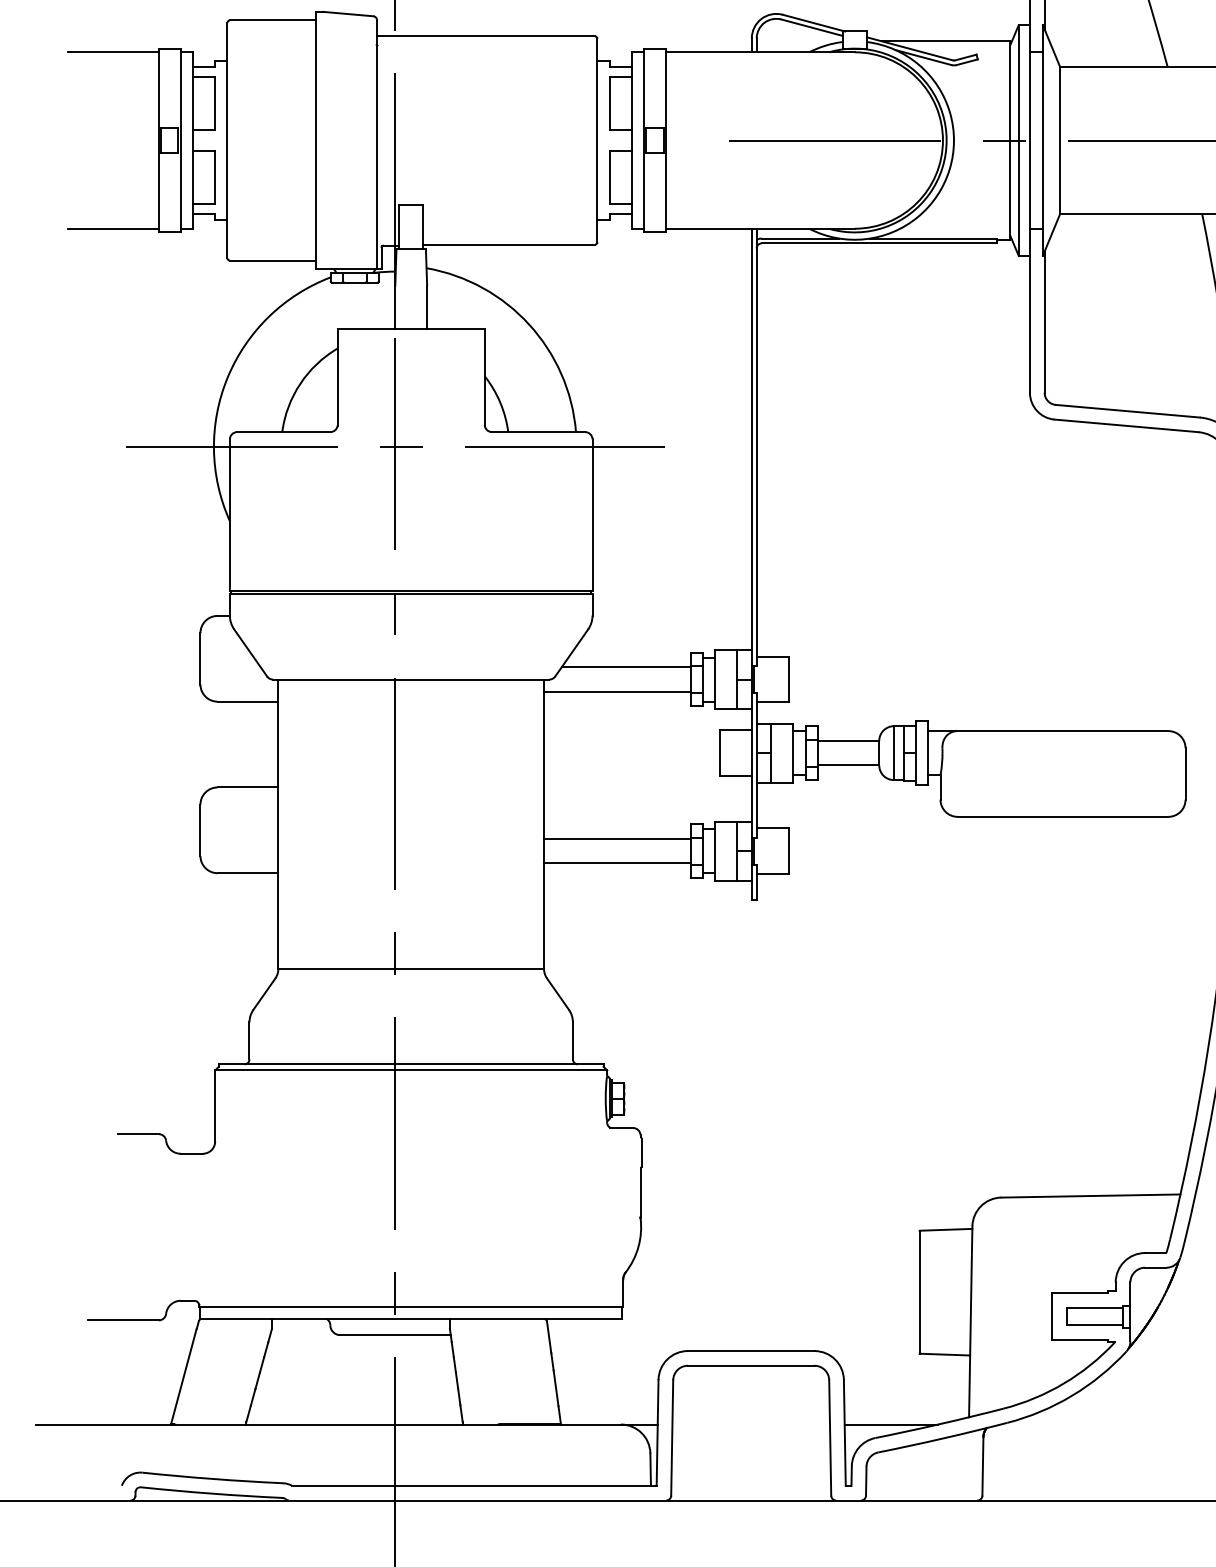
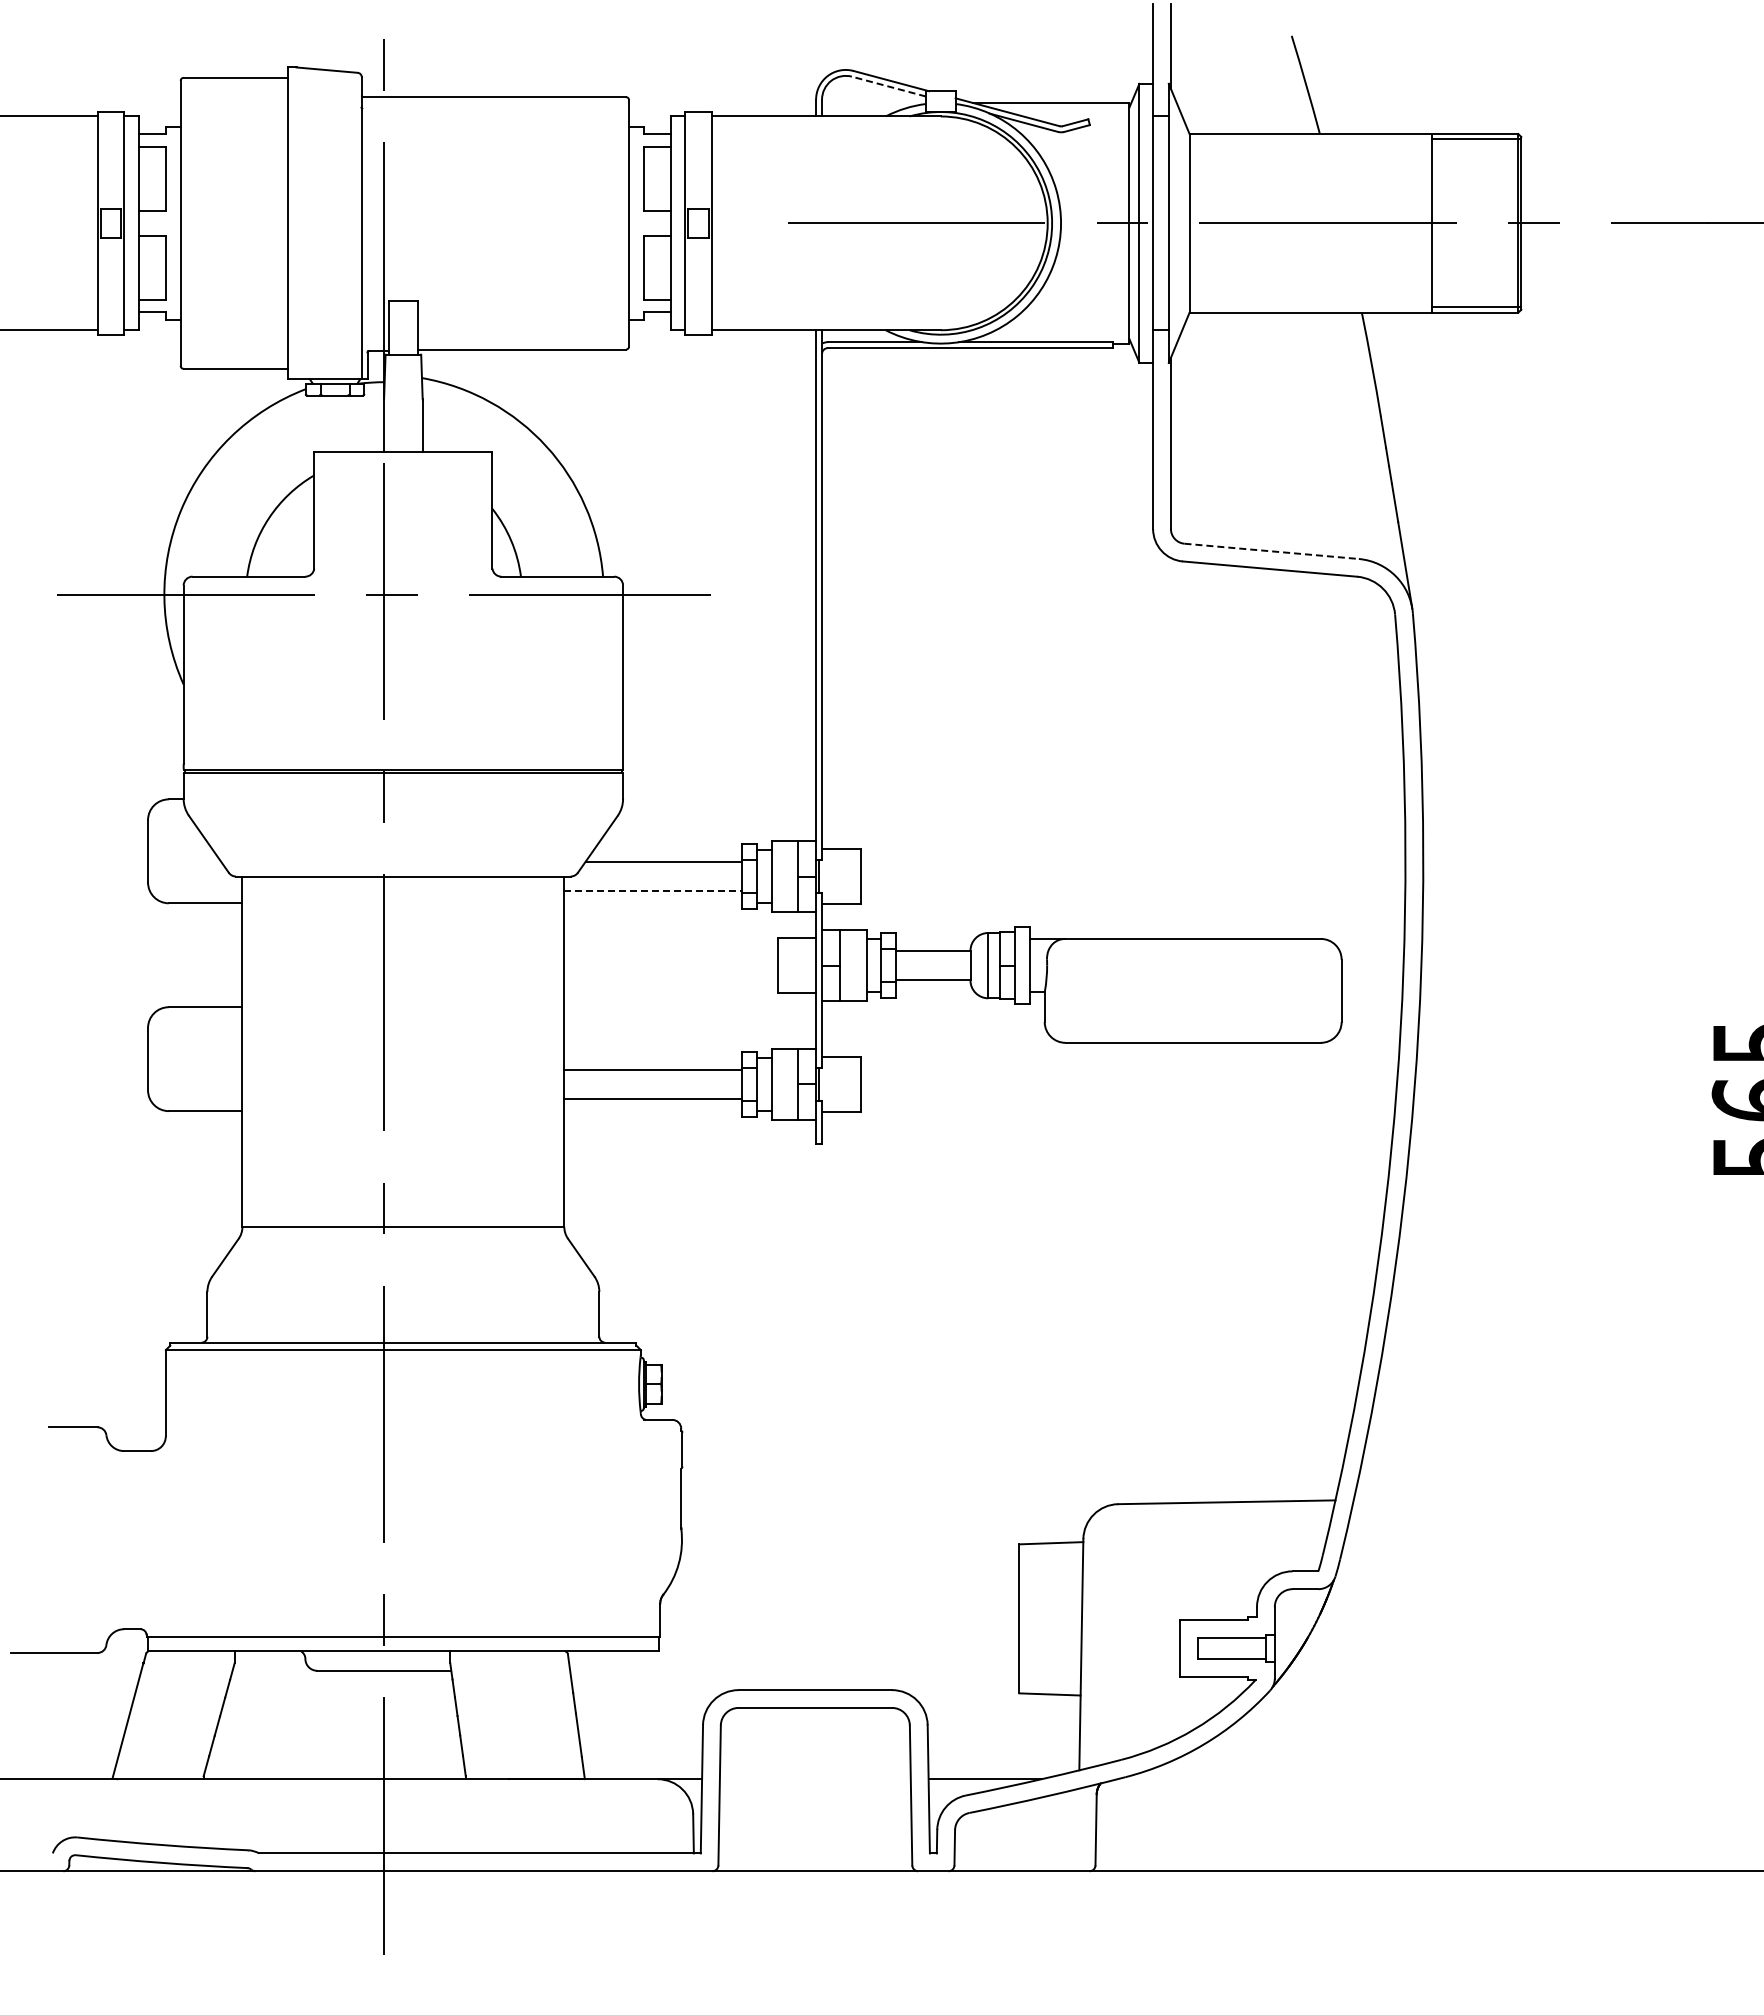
line: (811, 27) -> (888, 86), solid -> dashed
line: (1127, 411) -> (1271, 551), solid -> dashed
line: (617, 691) -> (653, 891), solid -> dashed

